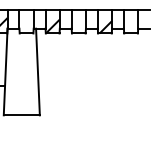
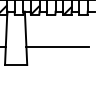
line: (89, 85) -> (57, 46), added

